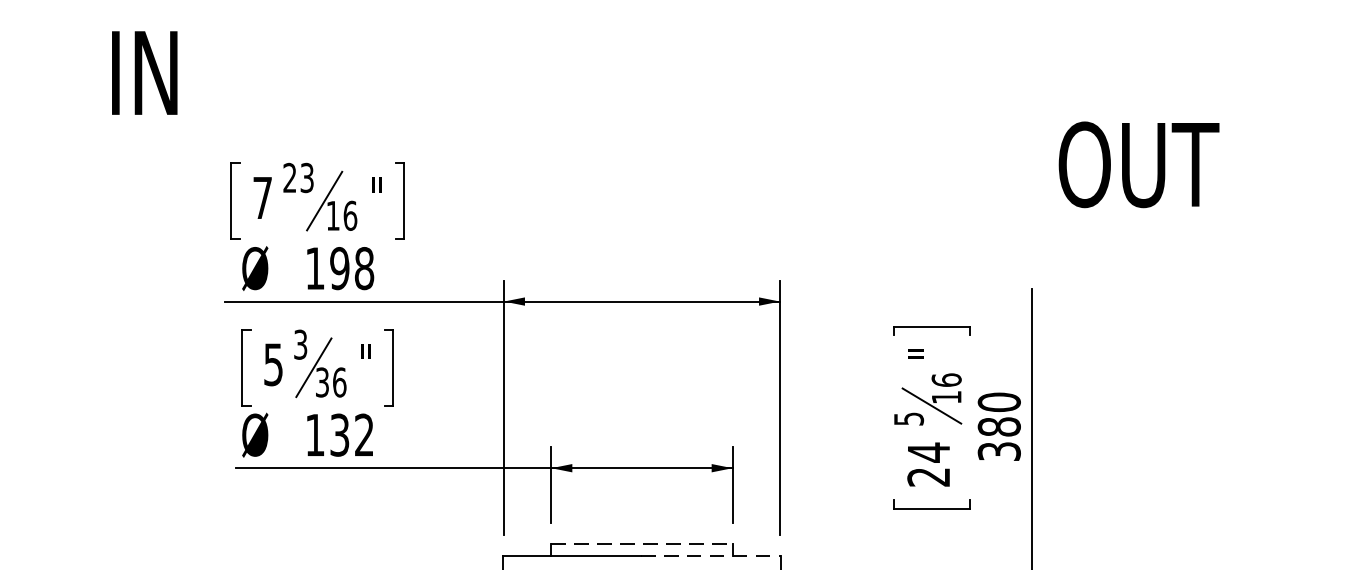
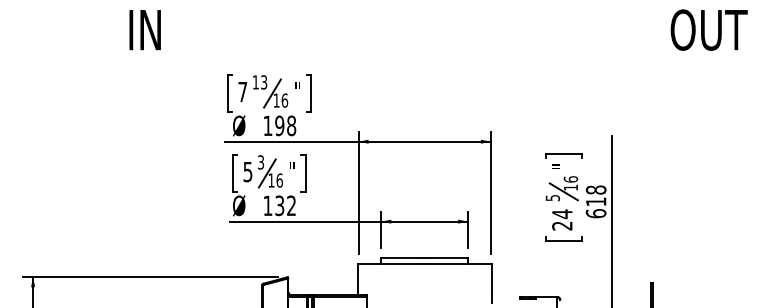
text: (143, 73) -> (144, 30), moved
text: (1137, 163) -> (708, 29), moved
text: (289, 178) -> (255, 82), 23 -> 13
text: (322, 382) -> (271, 180), 36 -> 16
text: (997, 426) -> (595, 201), 380 -> 618
line: (643, 542) -> (425, 257), dashed -> solid
line: (710, 555) -> (457, 263), dashed -> solid

